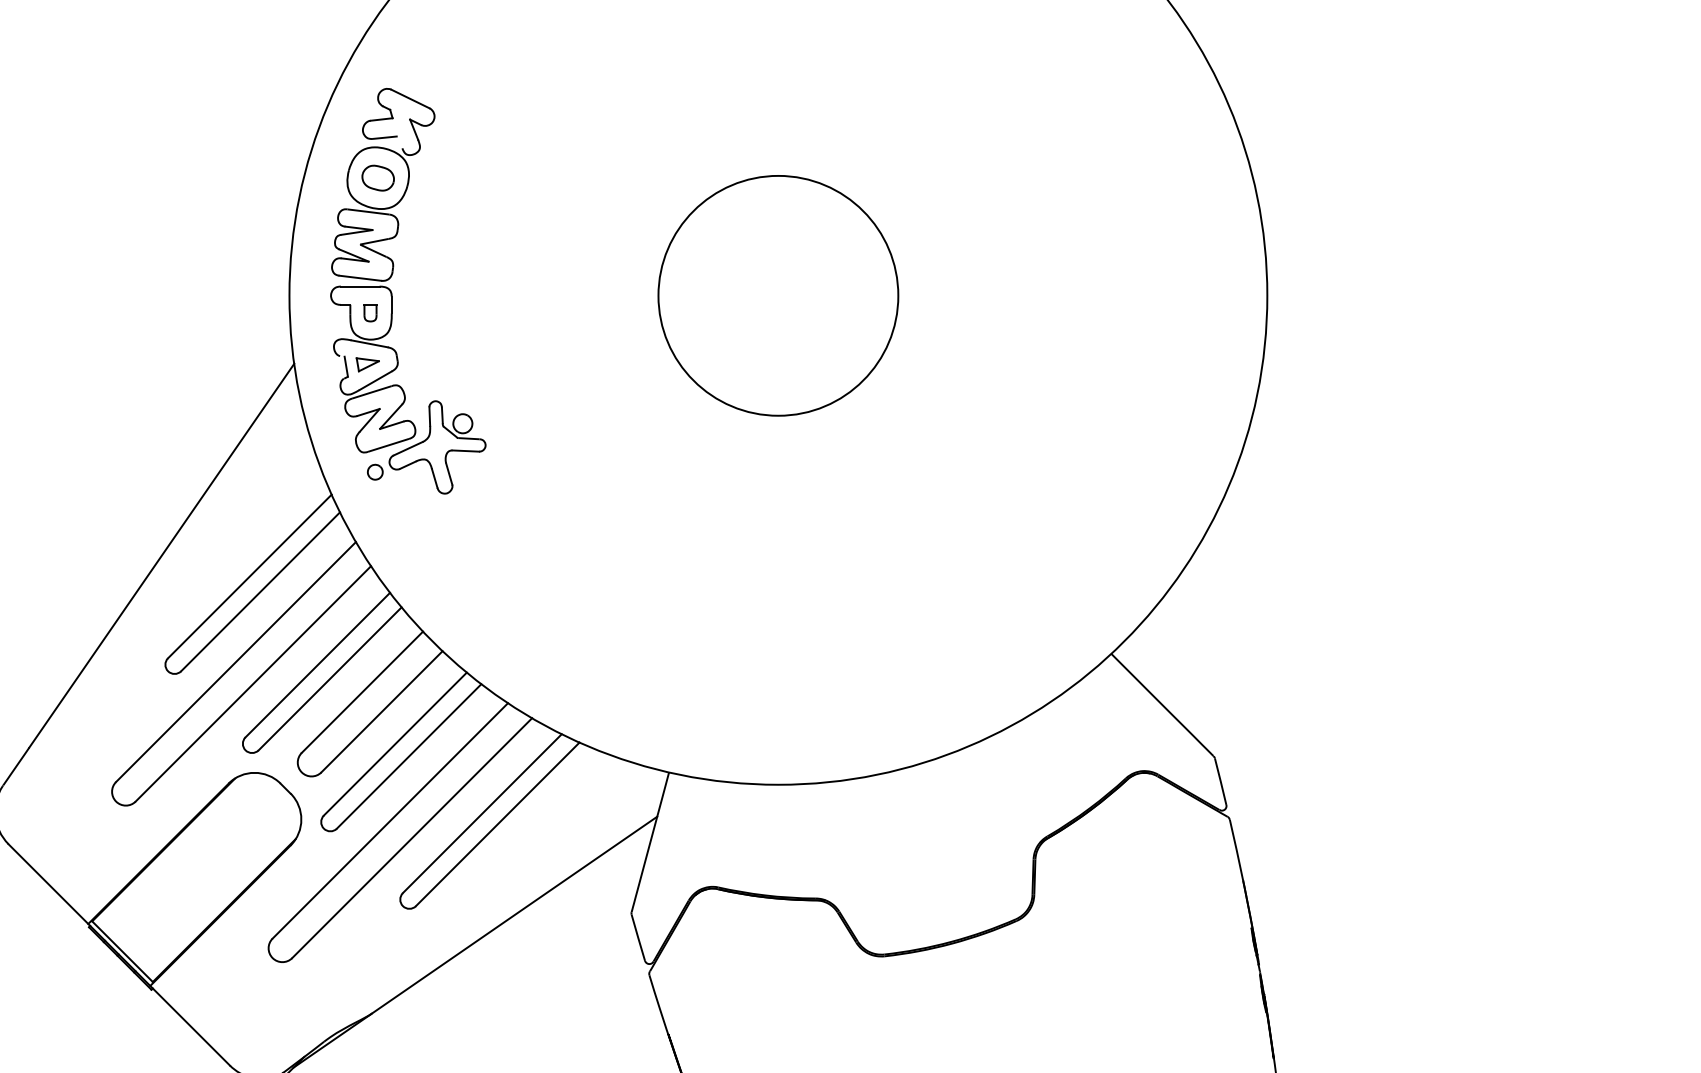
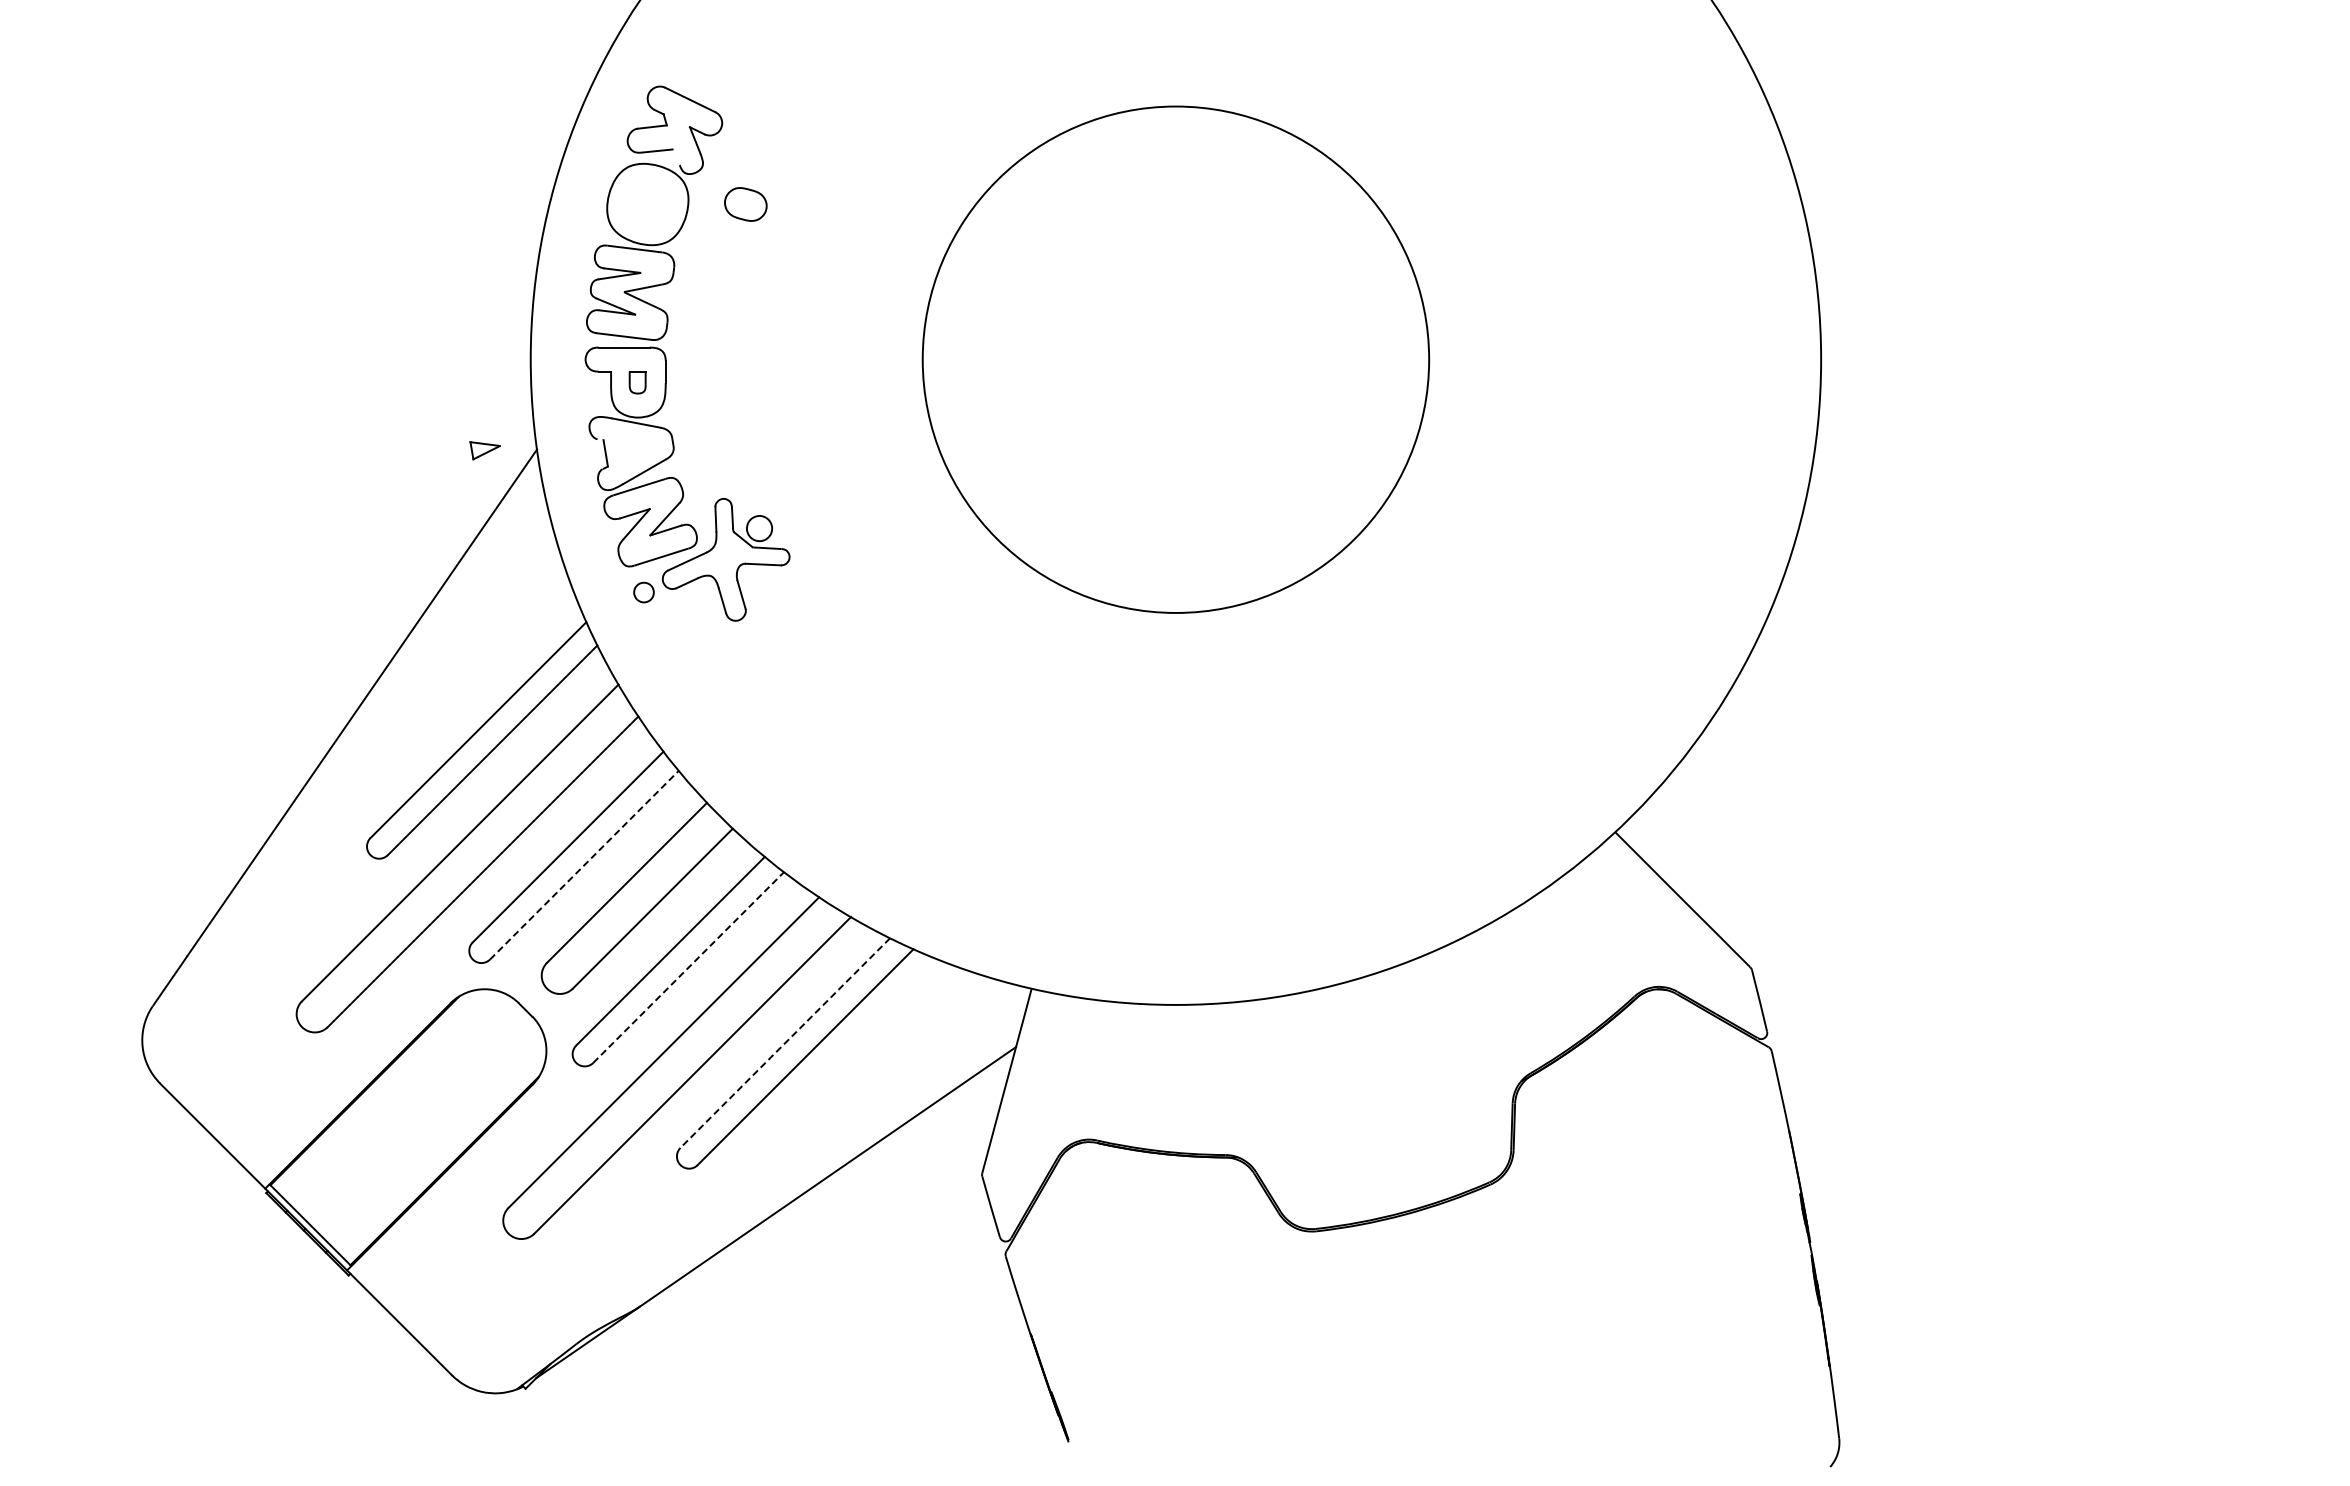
part: (377, 178) -> (745, 204), moved
circle: (778, 295) -> (1175, 359), size x1.6
part: (367, 364) -> (484, 450), moved
line: (330, 678) -> (584, 864), solid -> dashed
line: (409, 756) -> (688, 967), solid -> dashed
line: (481, 813) -> (784, 1043), solid -> dashed

